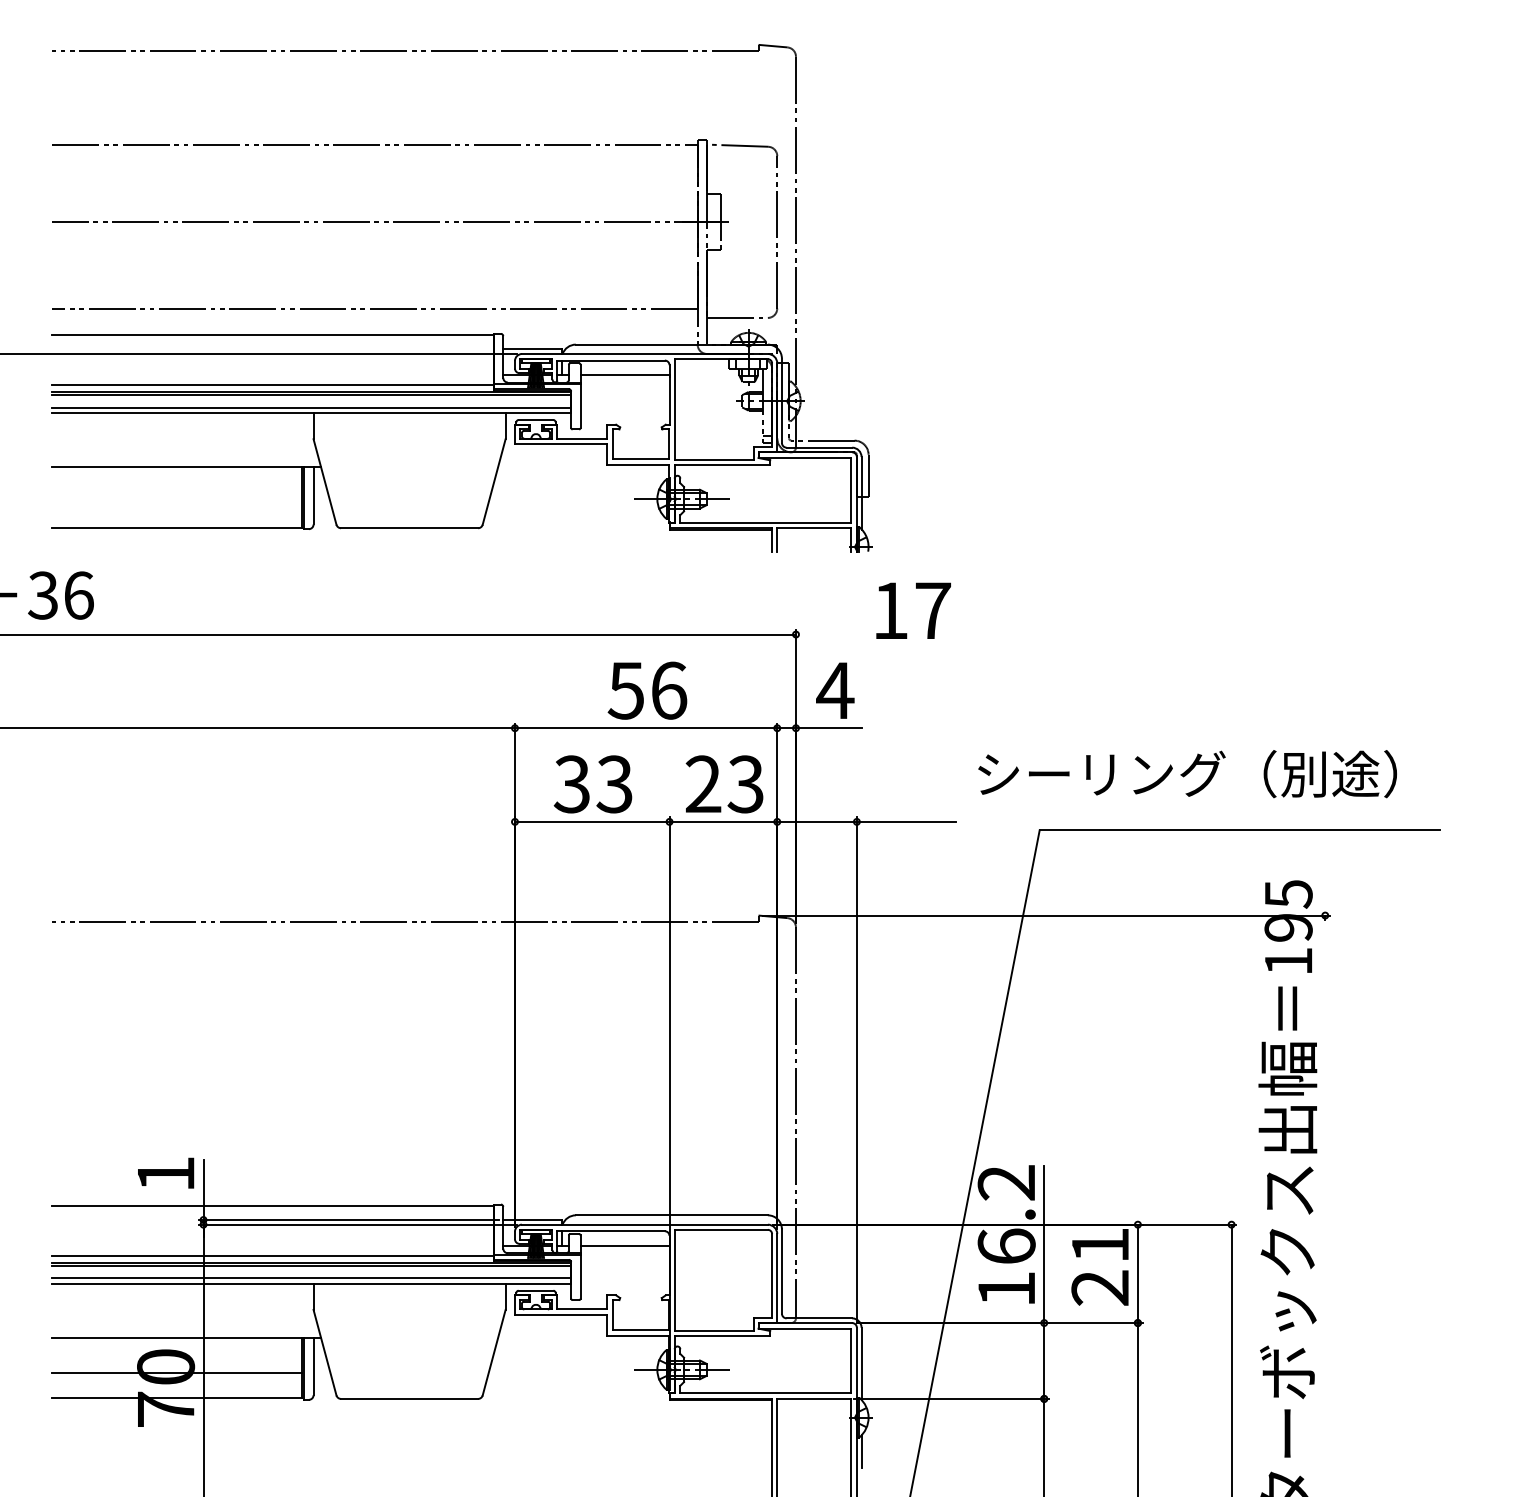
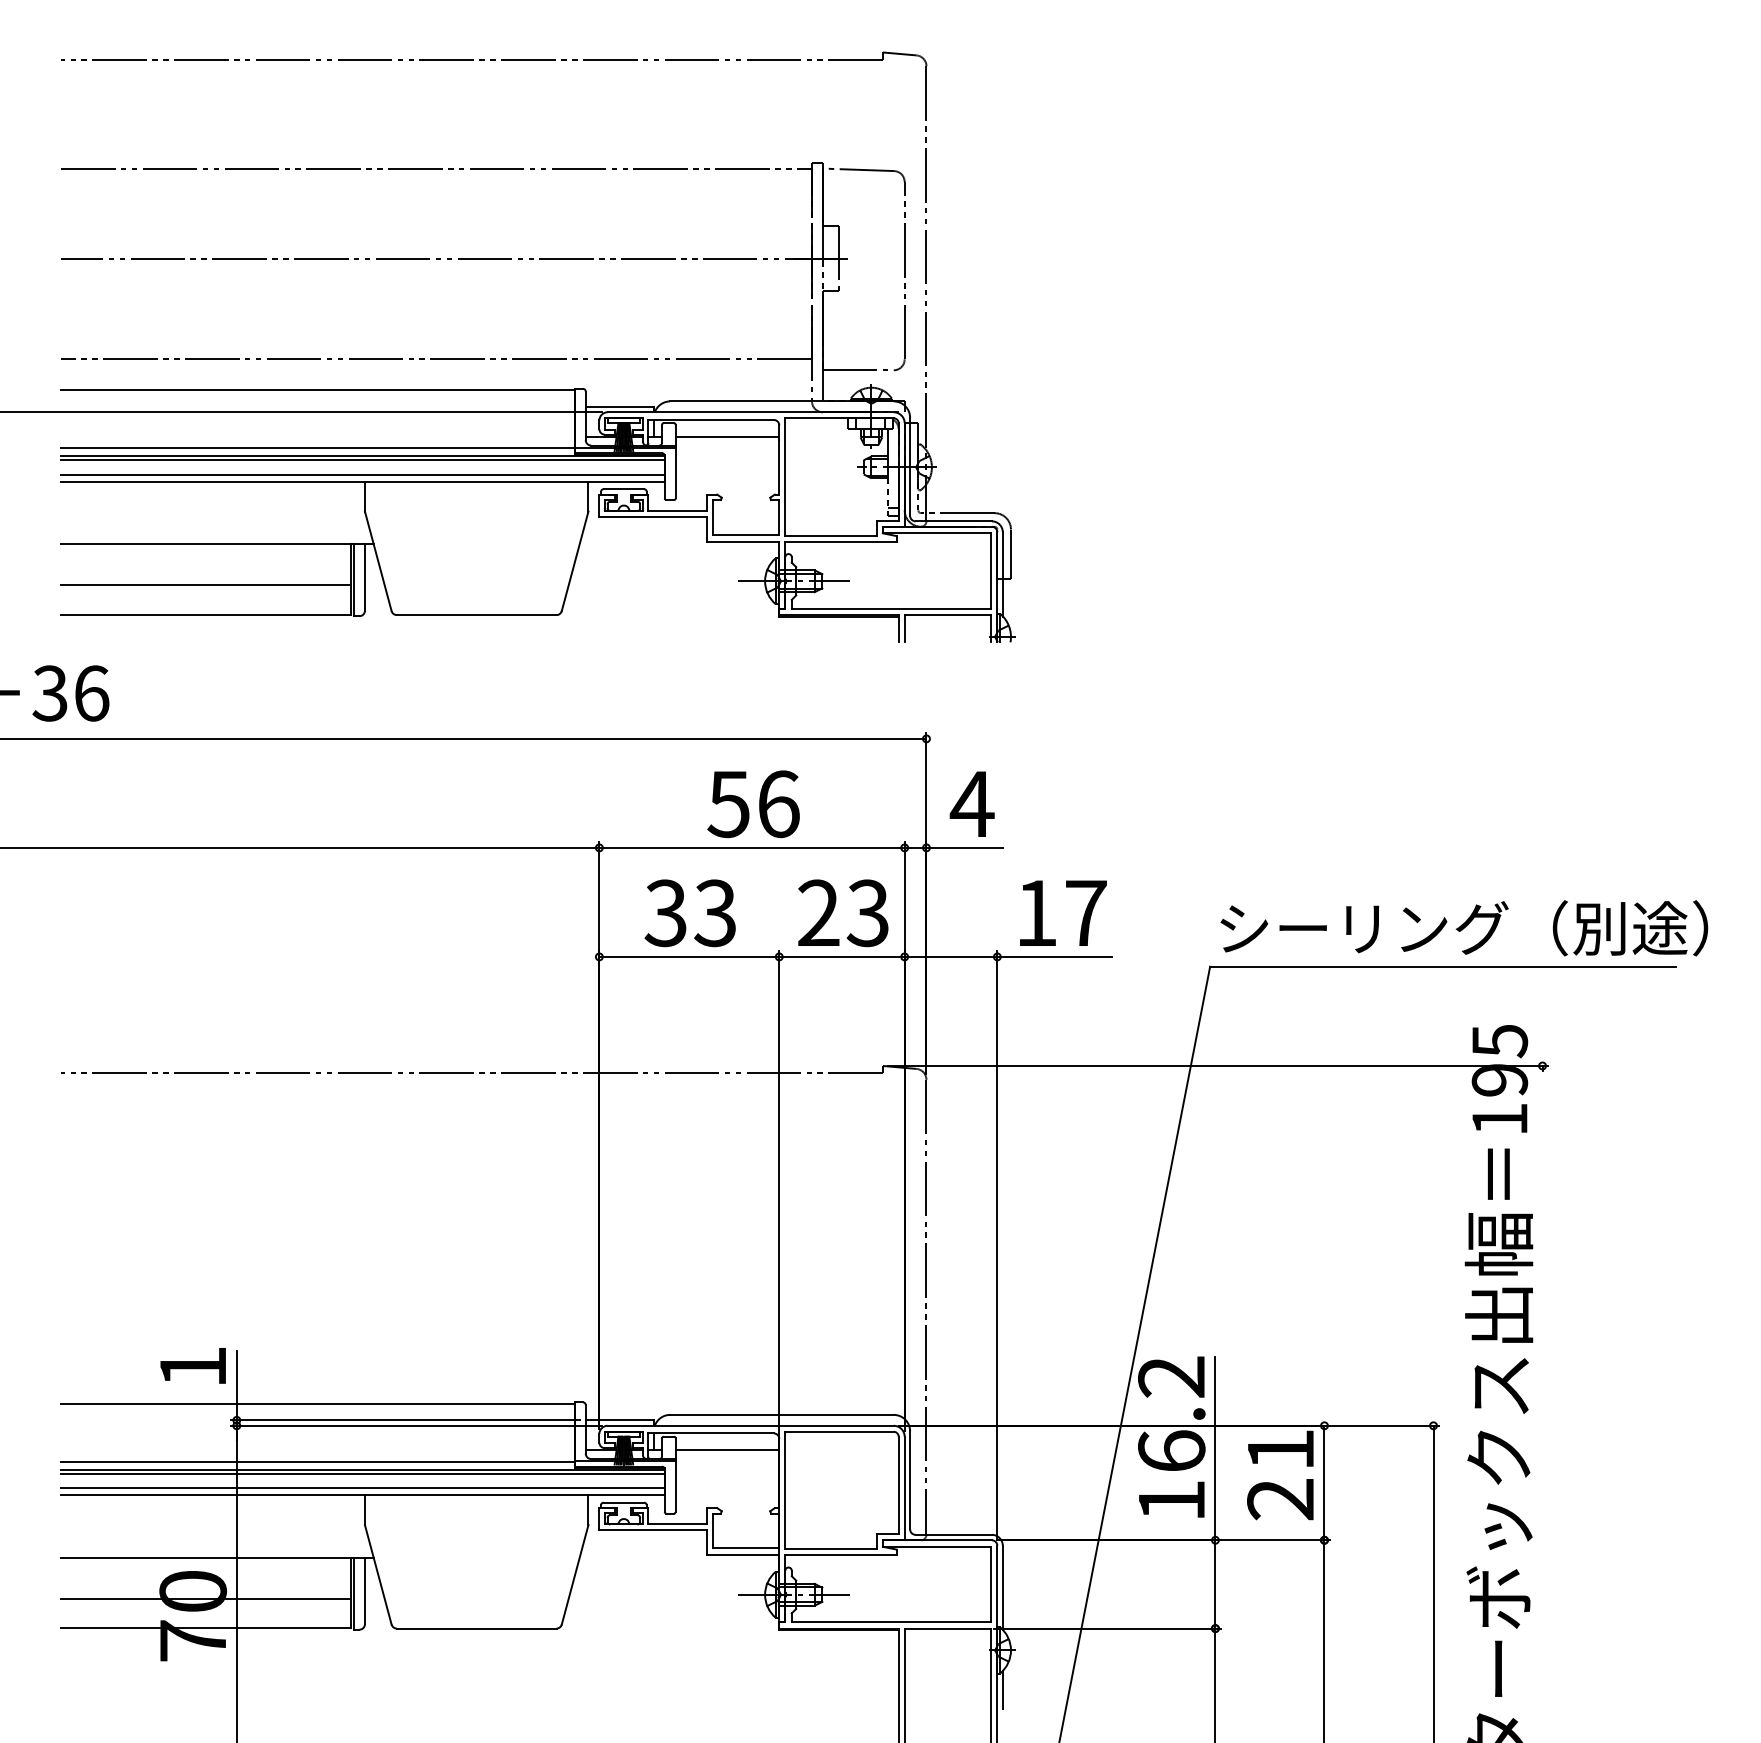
line: (177, 502) -> (206, 585), added
text: (913, 610) -> (1063, 912), moved
text: (1187, 774) -> (1464, 928), moved

